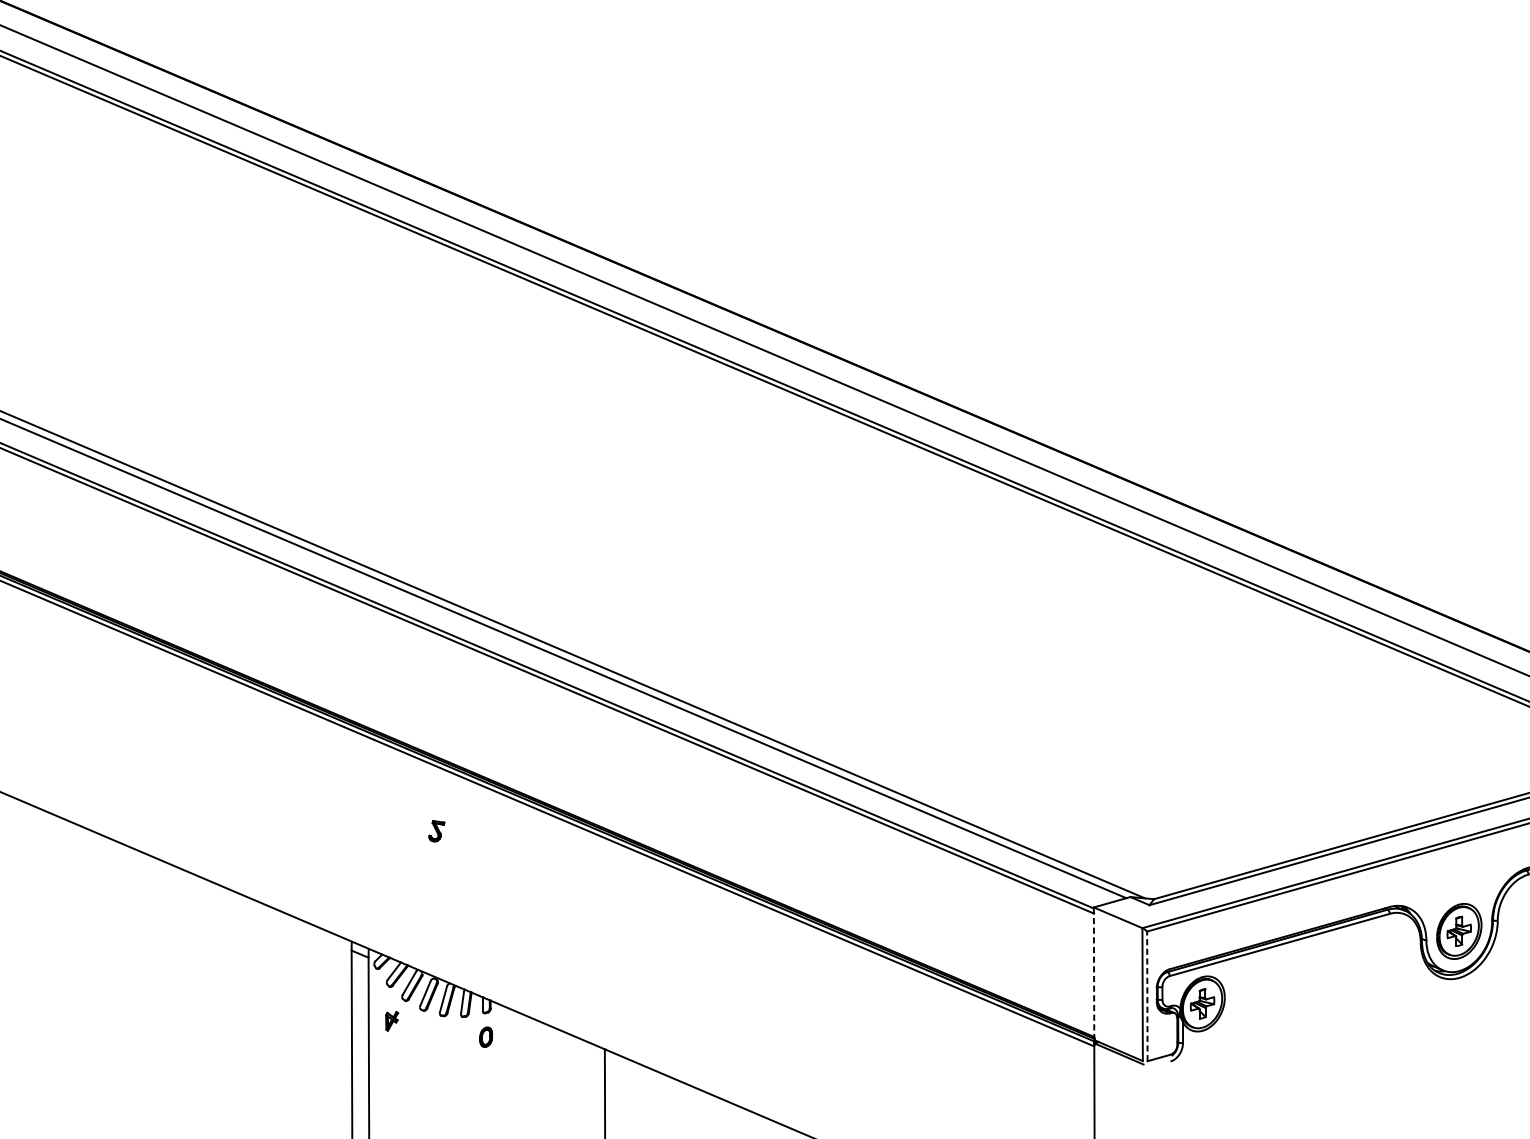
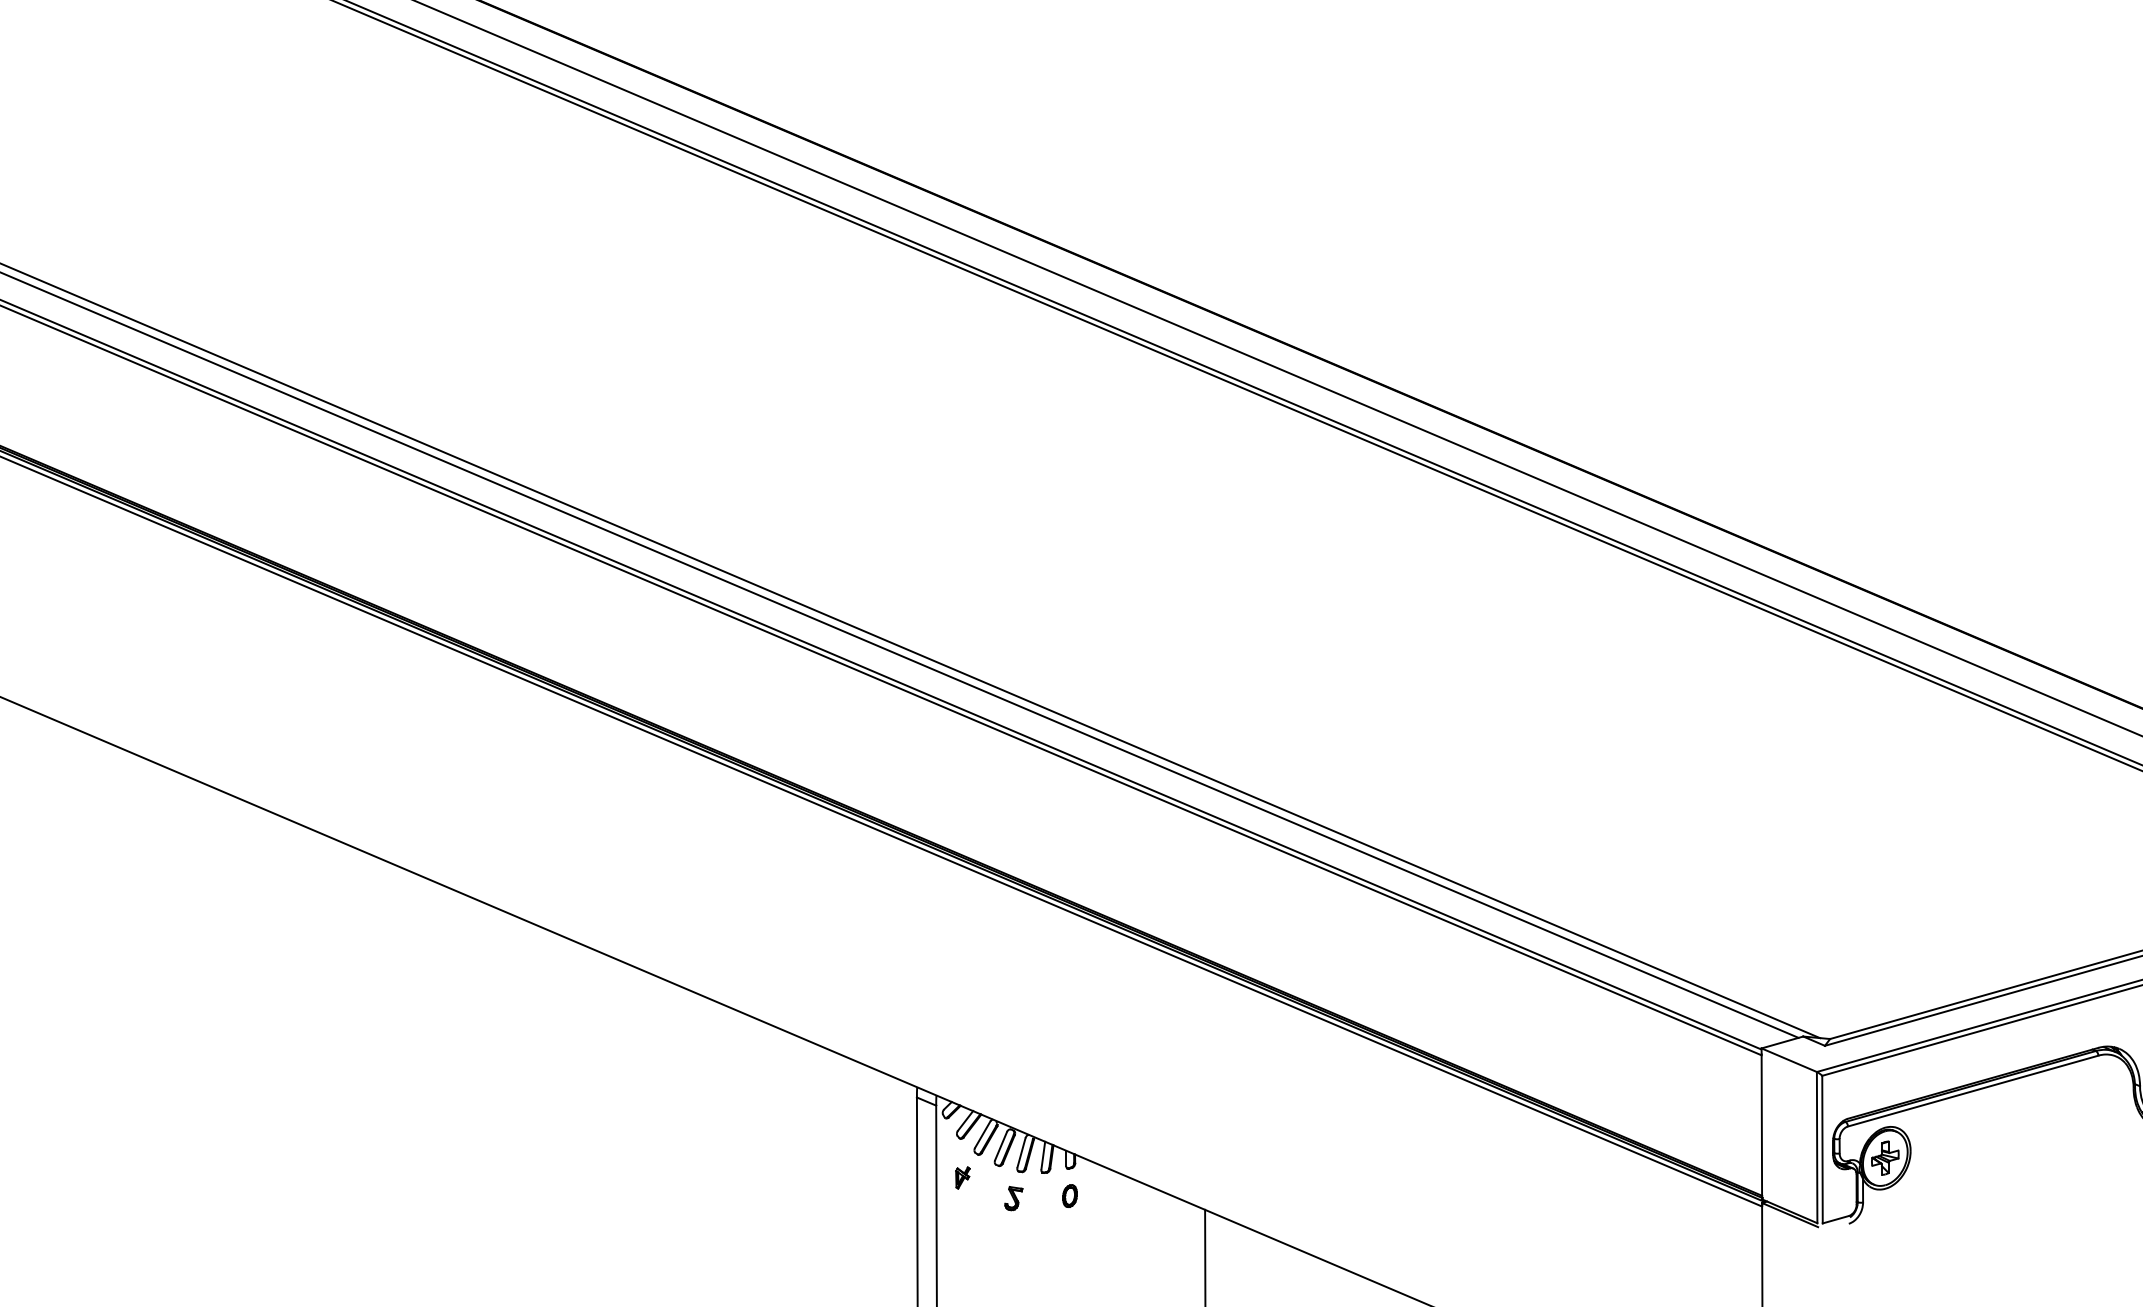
part: (436, 831) -> (1013, 1198), moved
line: (1093, 973) -> (1761, 1123), dashed -> solid
line: (1147, 996) -> (1822, 1149), dashed -> solid

